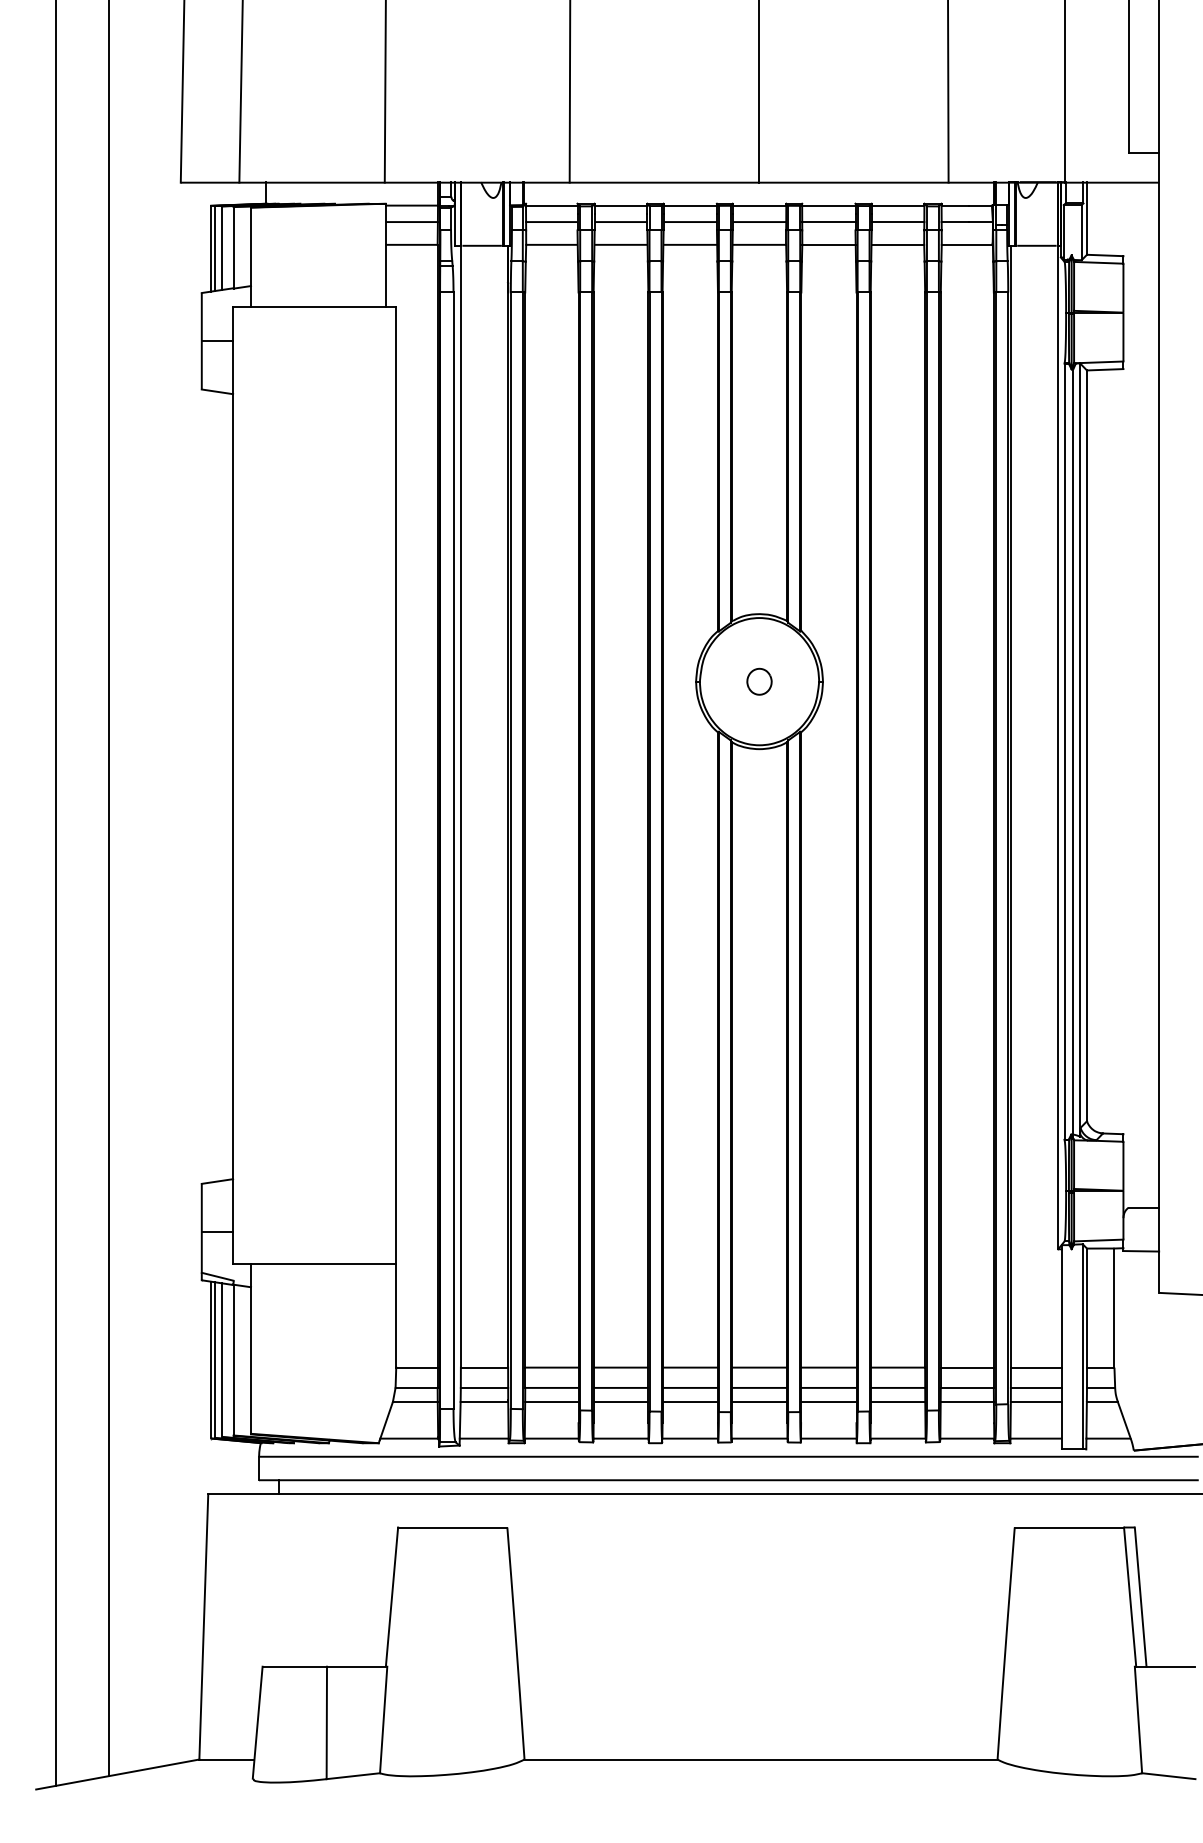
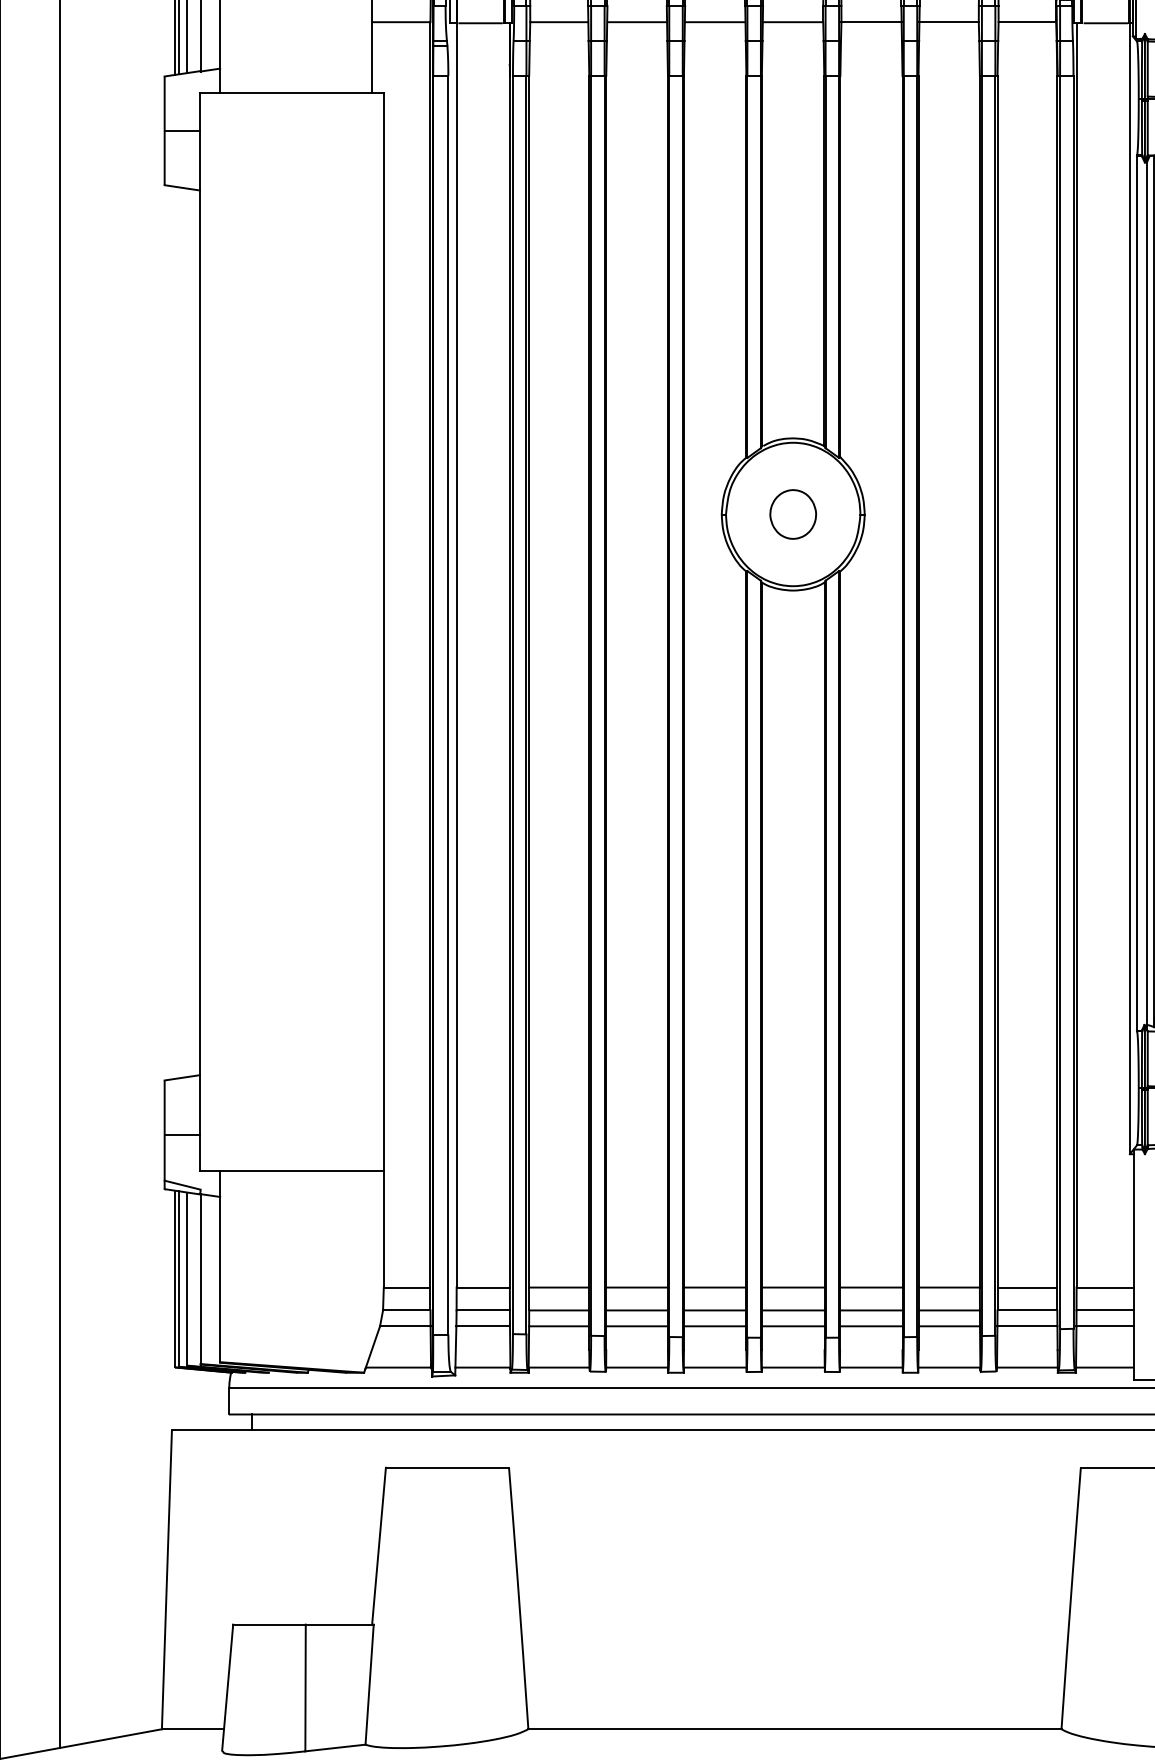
part: (759, 681) -> (793, 514), size x1.67

